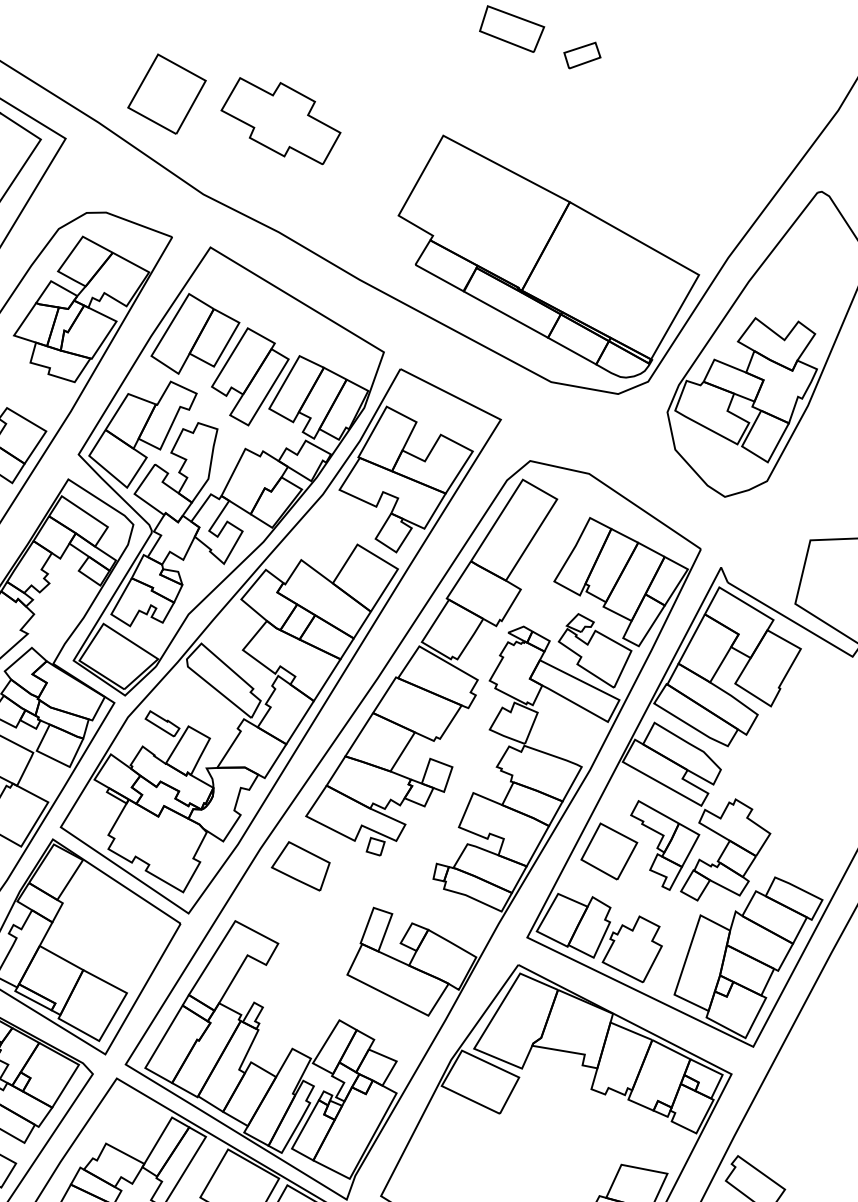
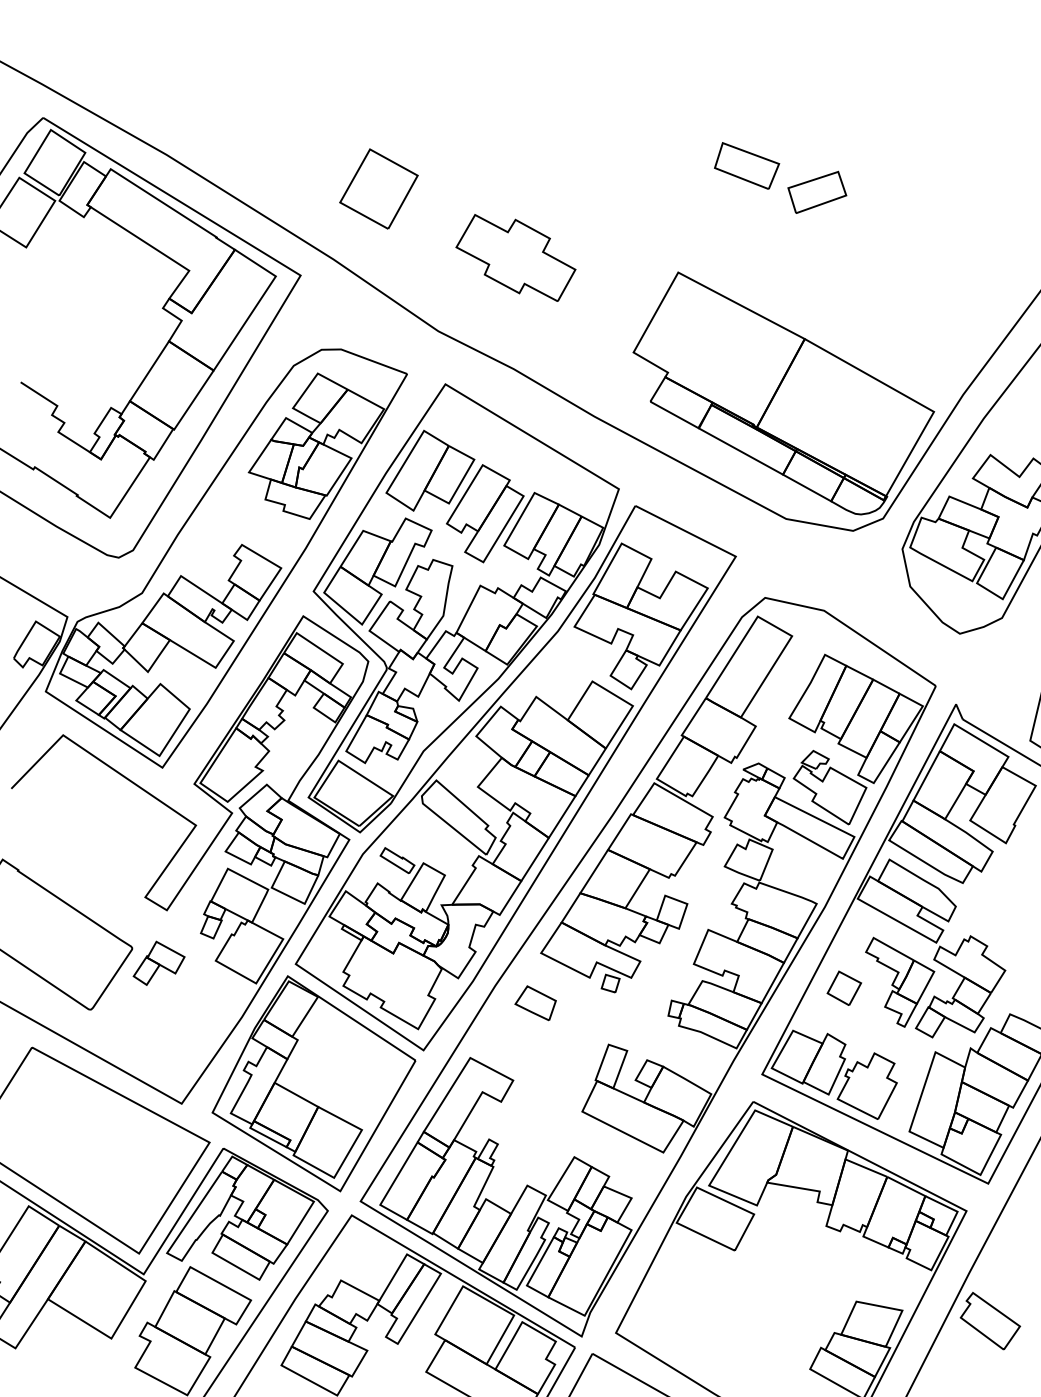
part: (582, 55) -> (817, 192), size x1.6
part: (166, 93) -> (378, 188), moved
part: (609, 851) -> (844, 988), size x0.6
part: (300, 866) -> (535, 1003), size x0.7

